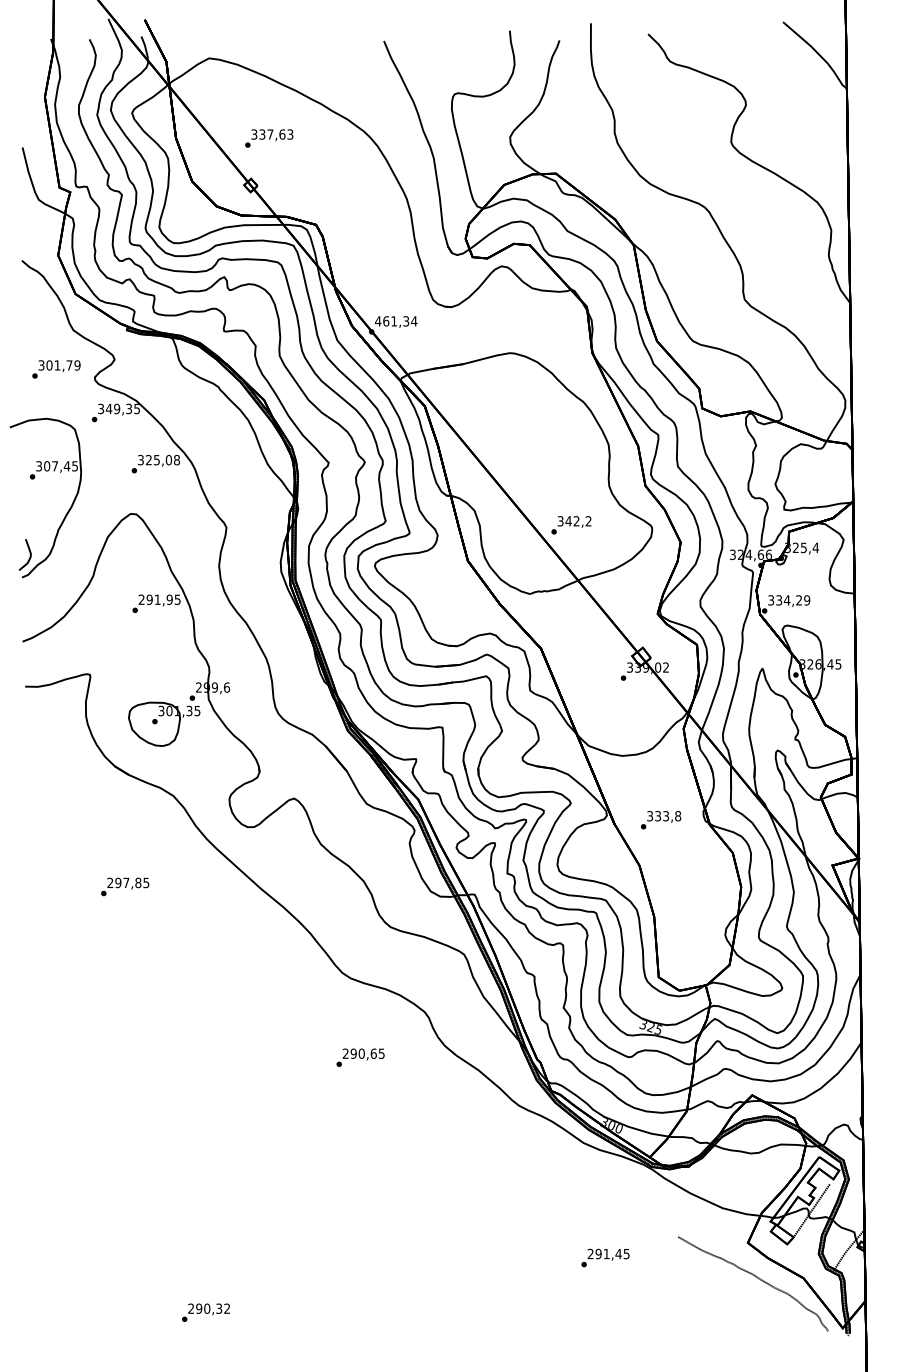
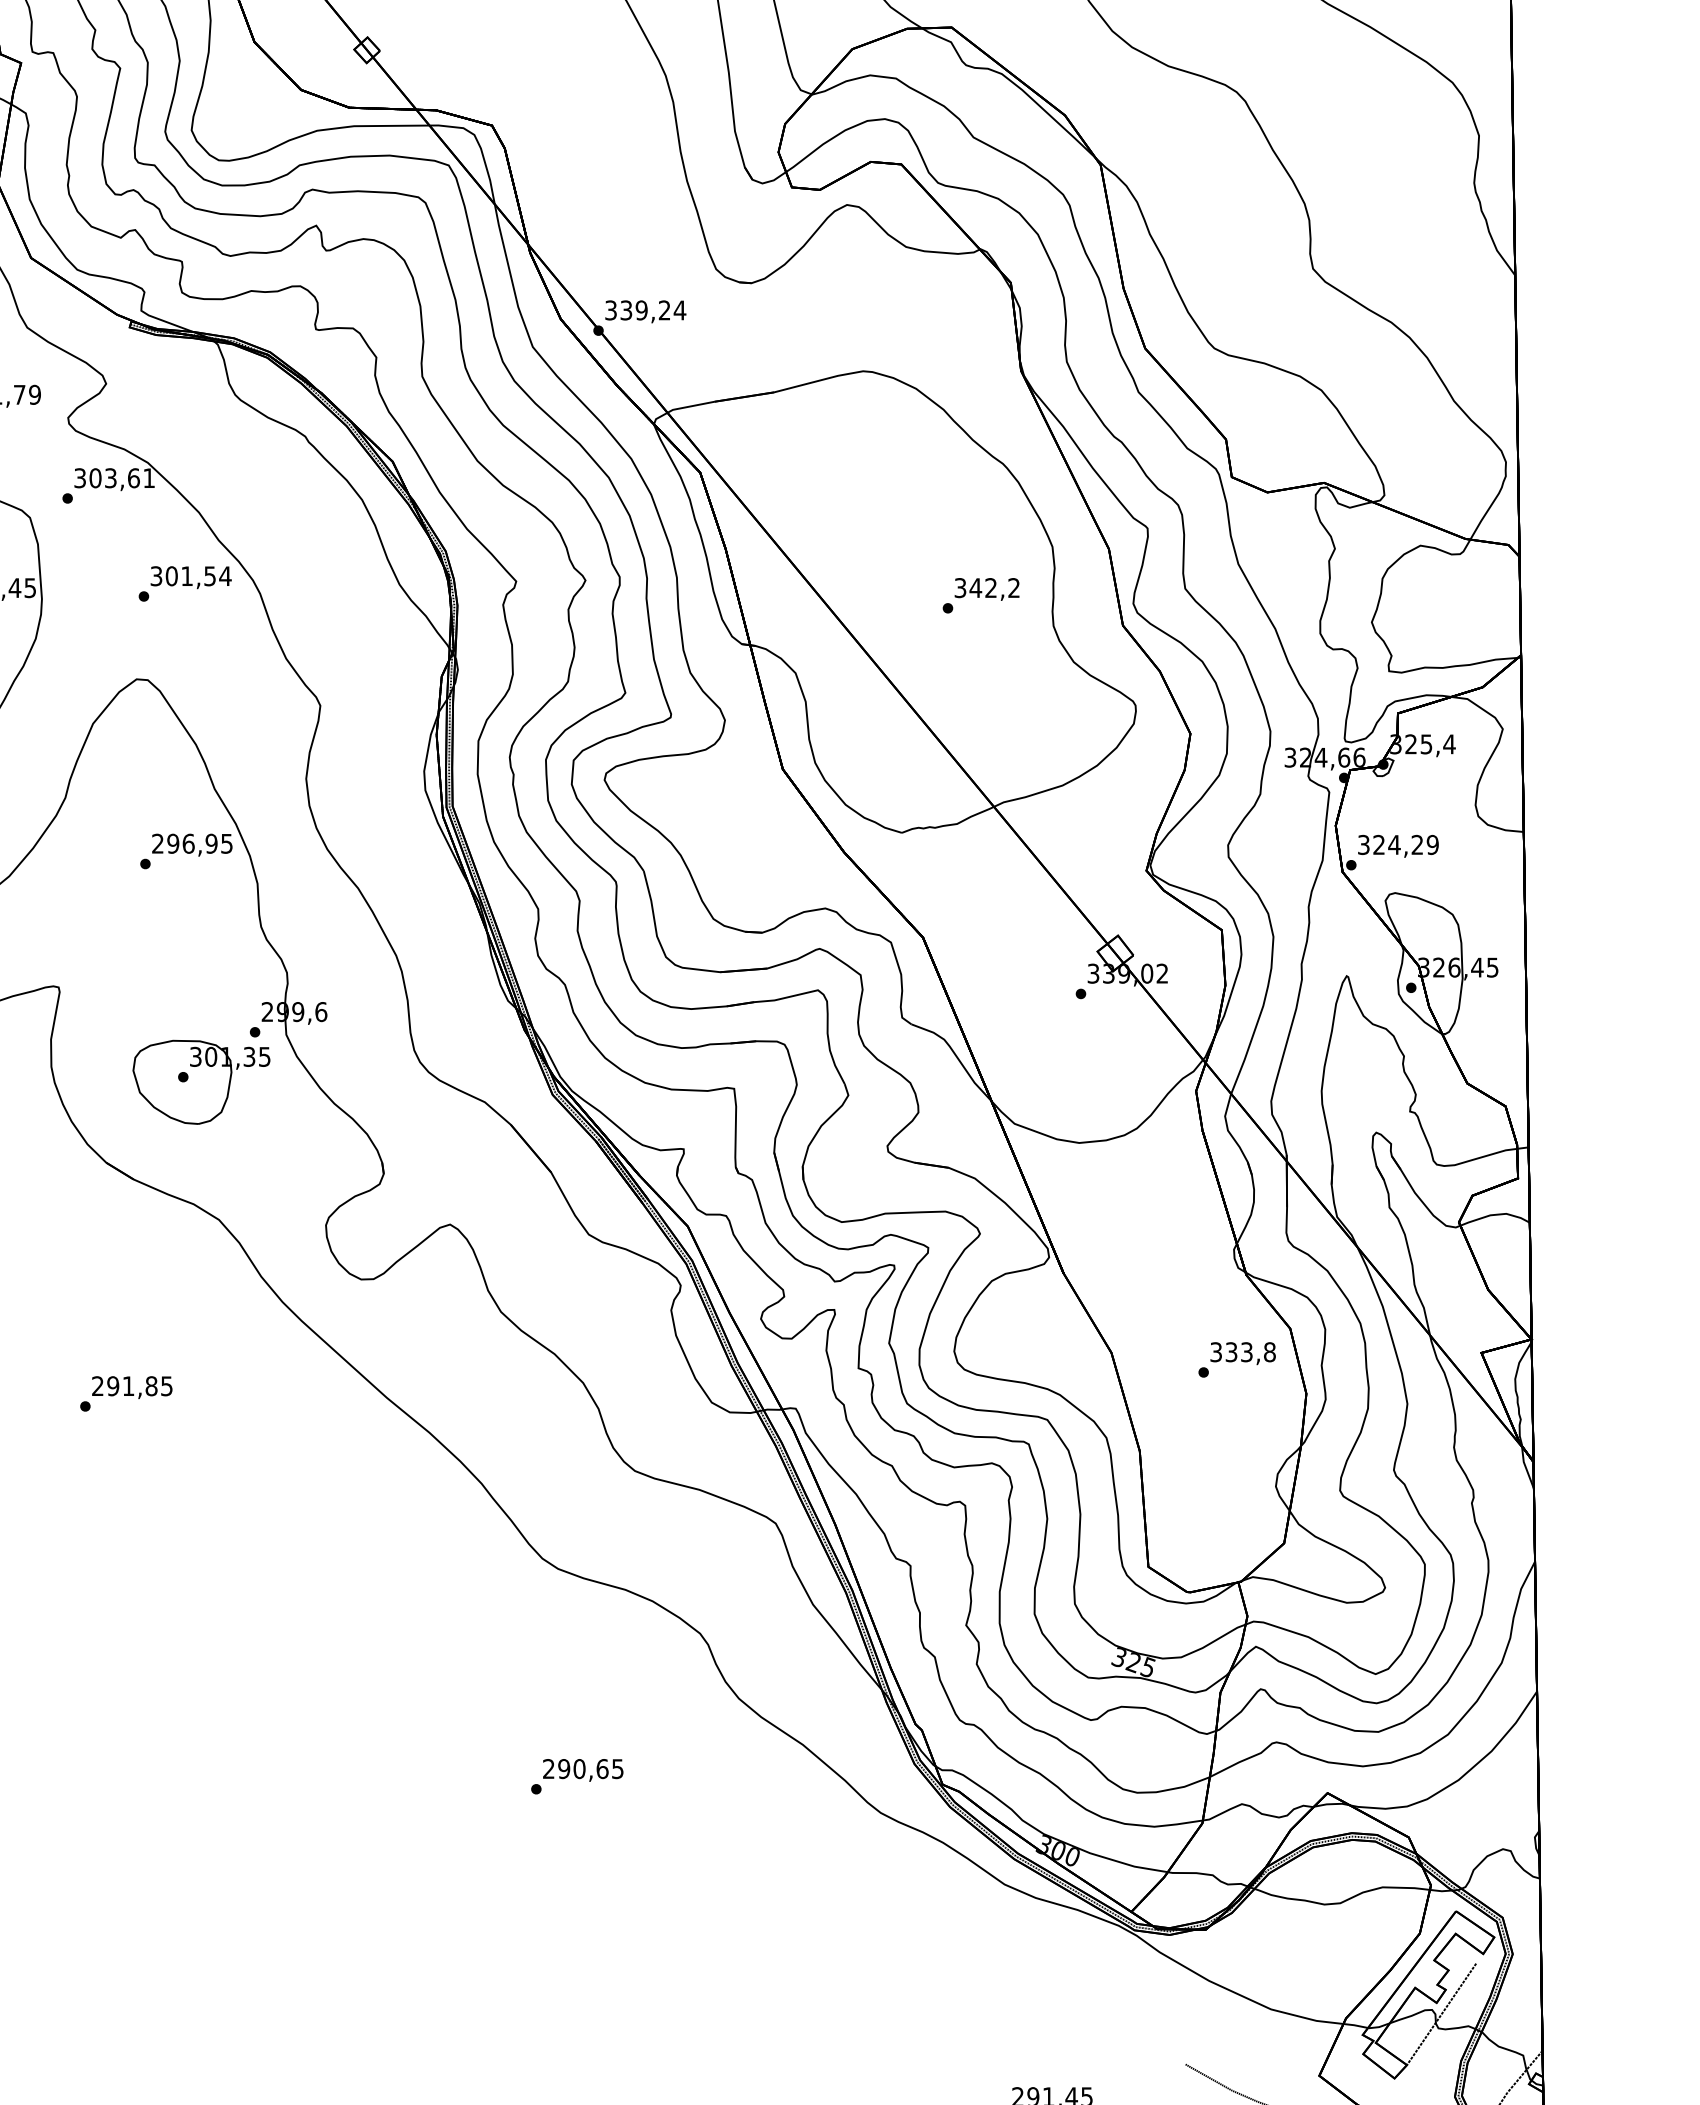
text: (391, 321) -> (636, 310), 461,34 -> 339,24
text: (122, 408) -> (121, 477), 349,35 -> 303,61
text: (162, 460) -> (197, 576), 325,08 -> 301,54
text: (571, 525) -> (981, 596), moved
text: (157, 599) -> (188, 843), 291,95 -> 296,95
text: (779, 600) -> (1379, 845), 334,29 -> 324,29
text: (661, 820) -> (1238, 1360), moved
text: (126, 882) -> (128, 1385), 297,85 -> 291,85
text: (360, 1057) -> (577, 1776), moved

